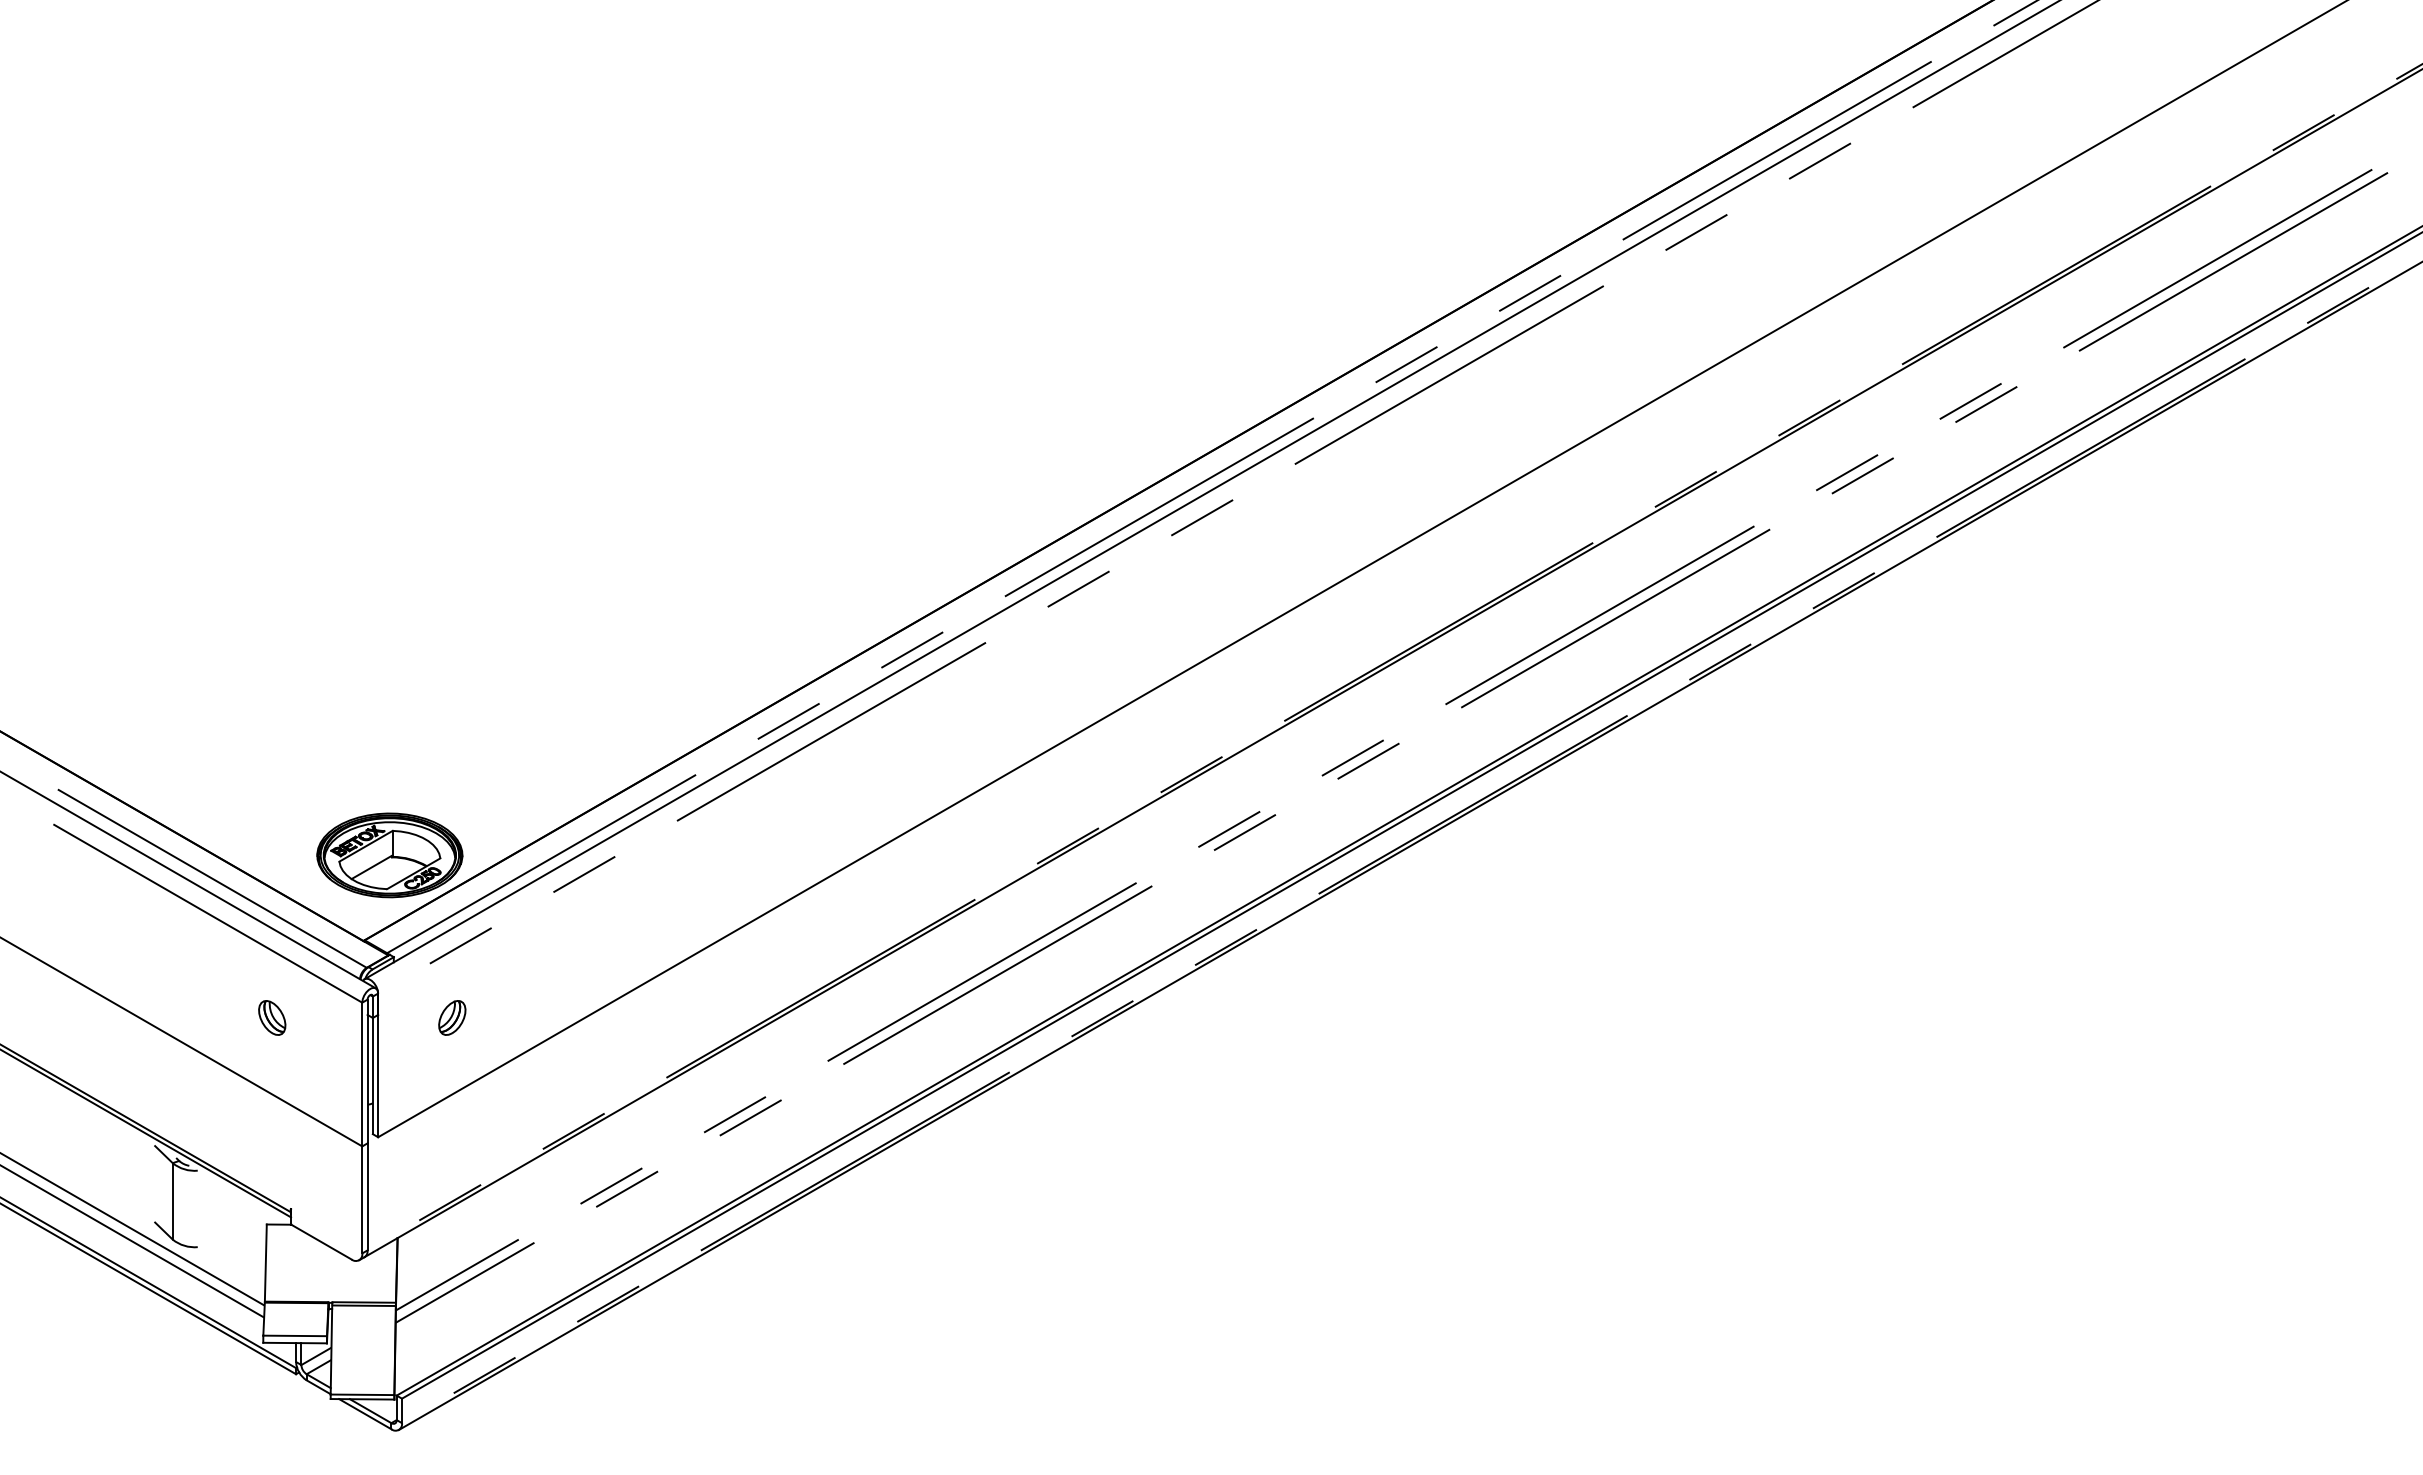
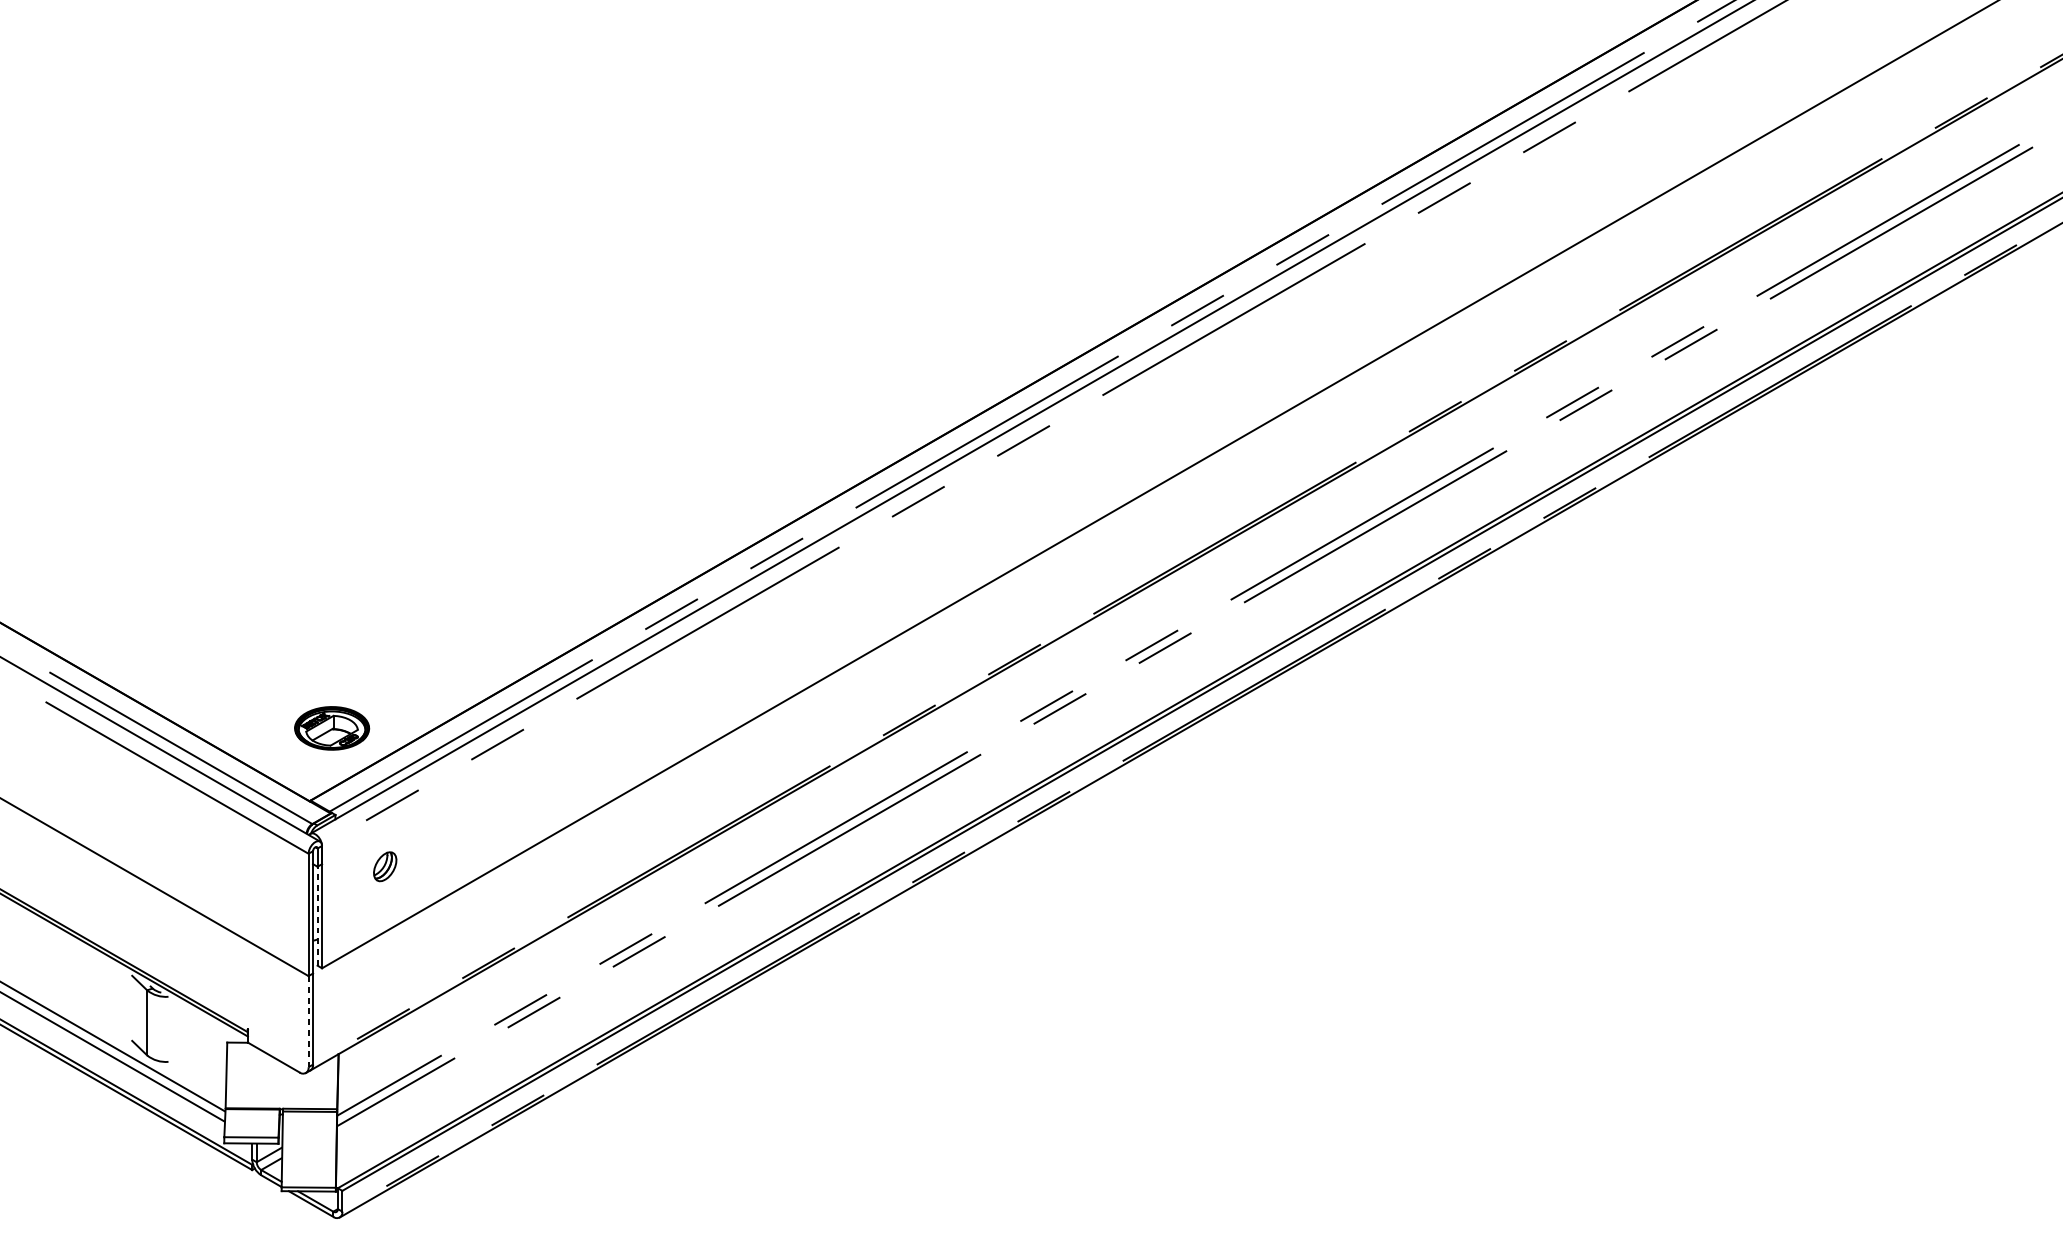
part: (389, 855) -> (331, 728), size x0.6
part: (272, 1017) -> (232, 866), removed
line: (372, 1075) -> (317, 915), solid -> dashed
line: (362, 1199) -> (308, 1021), solid -> dashed

